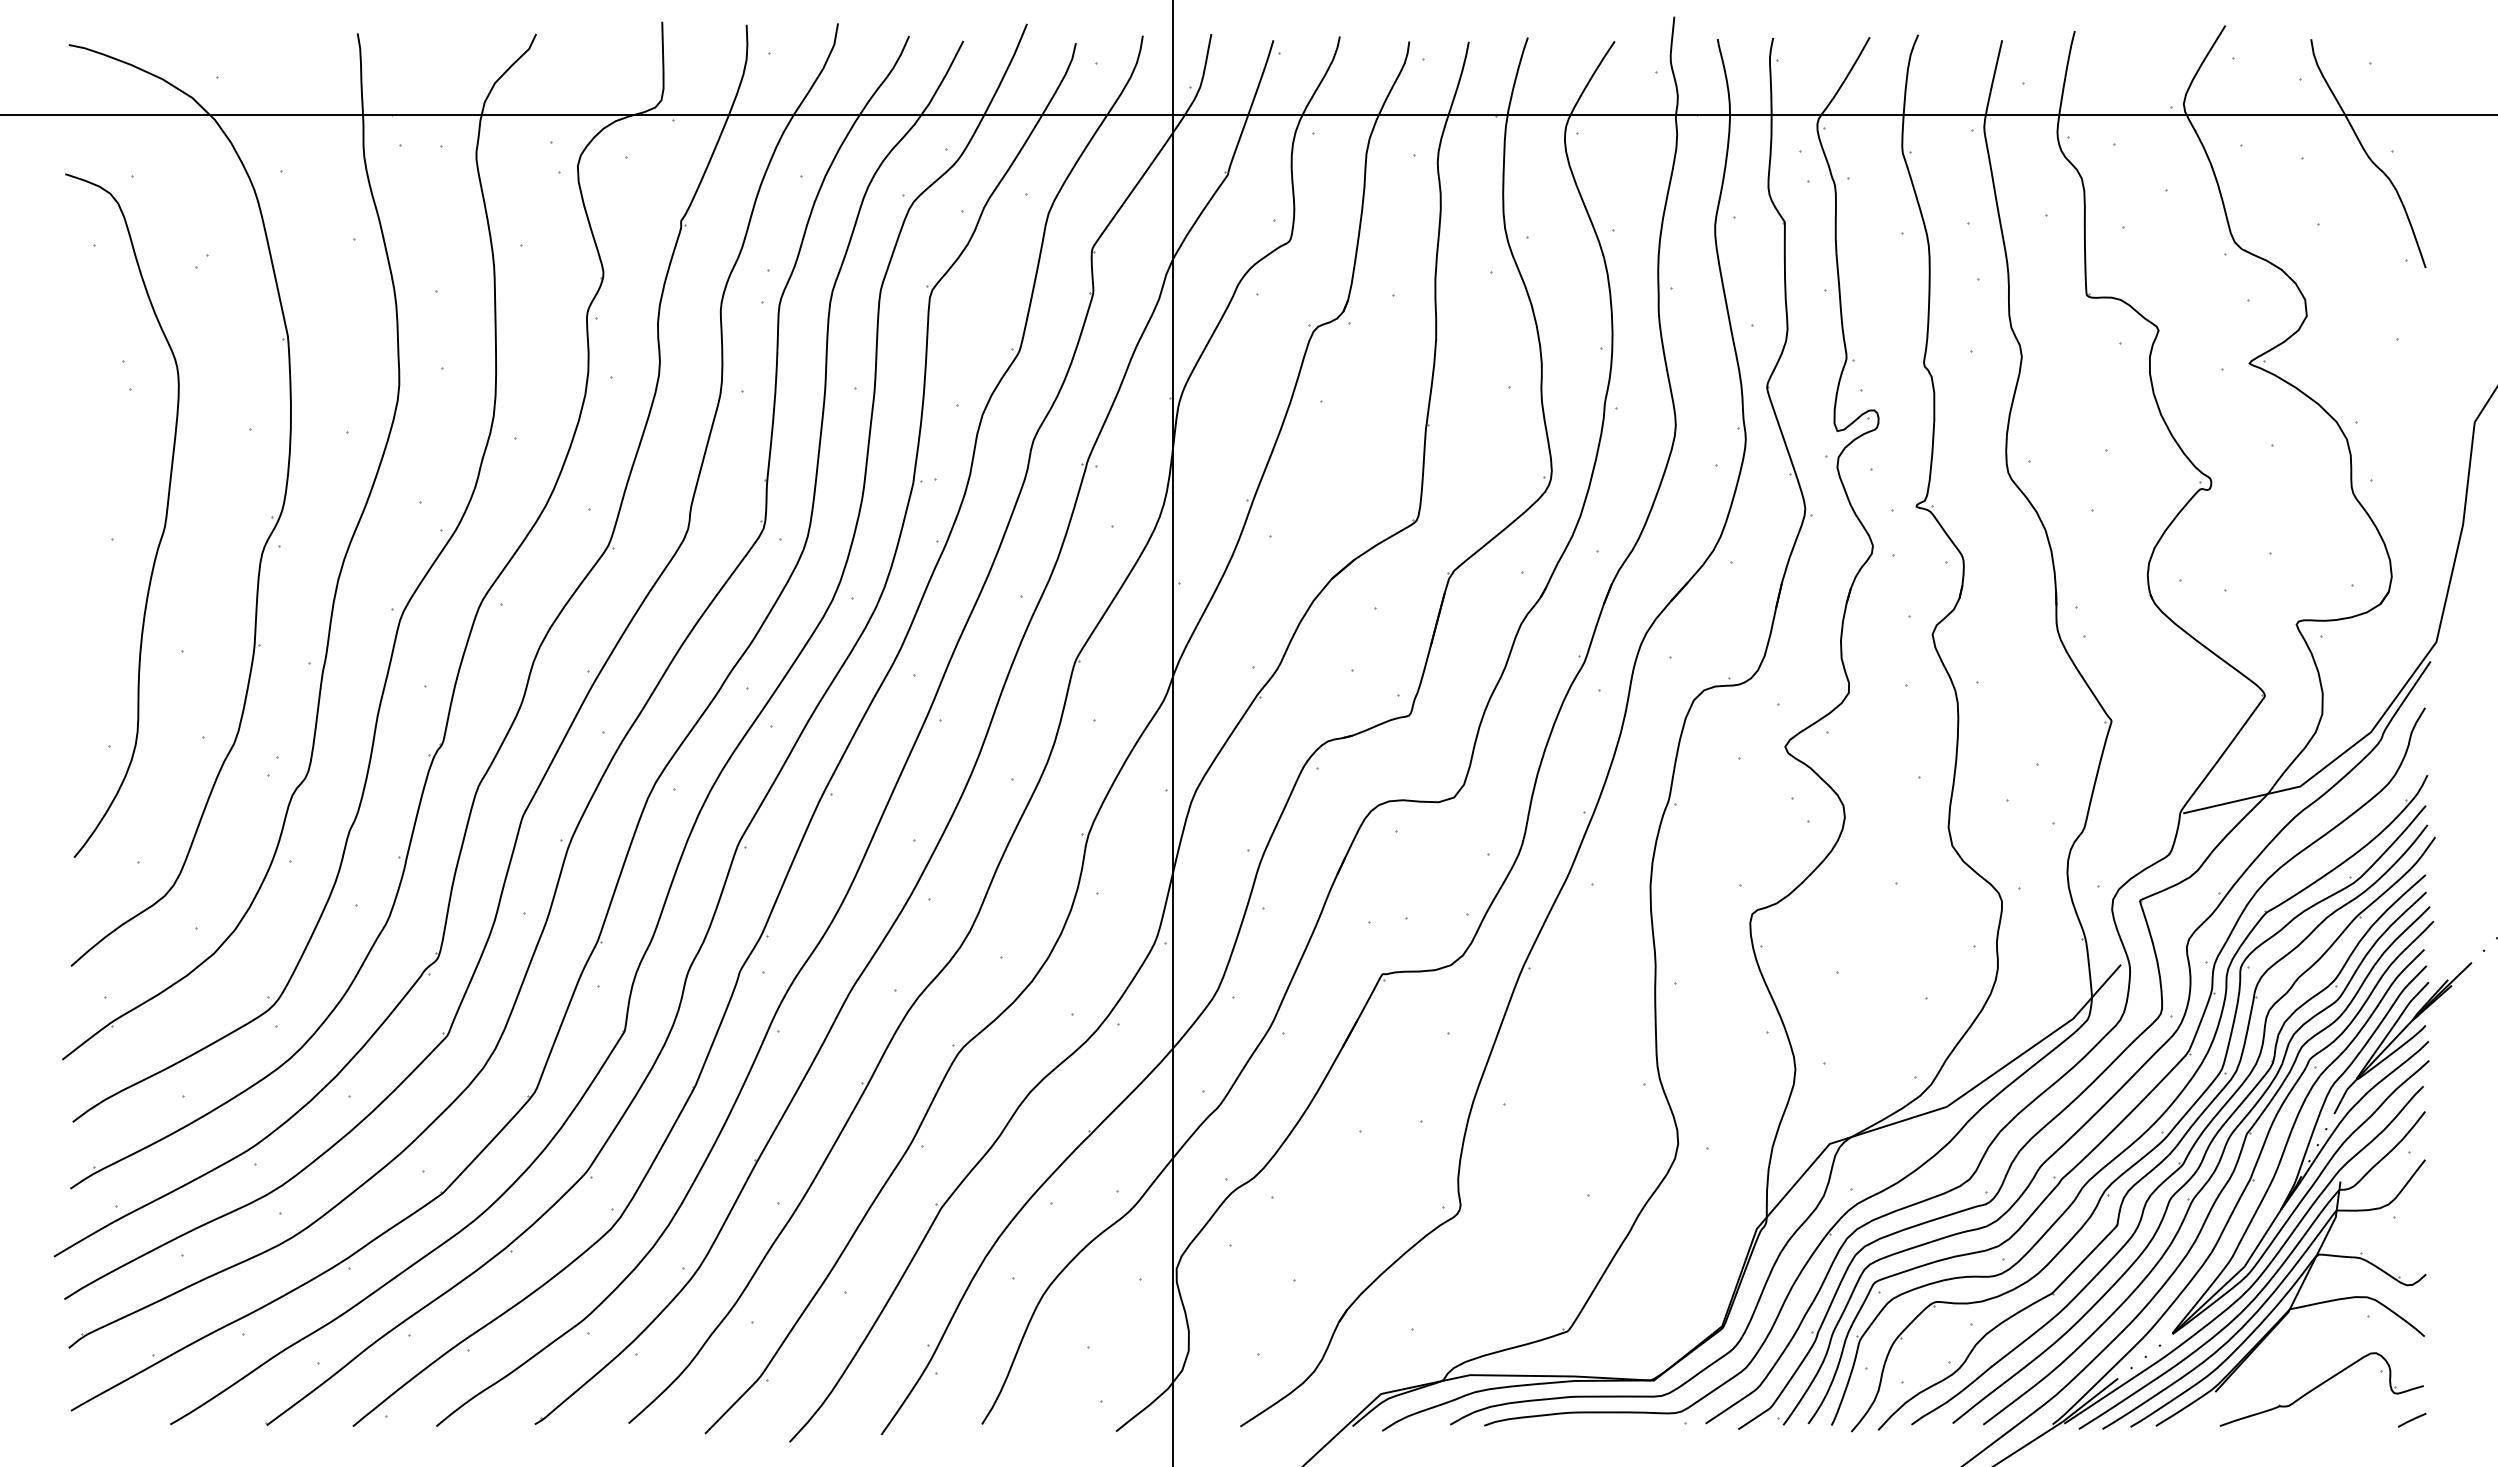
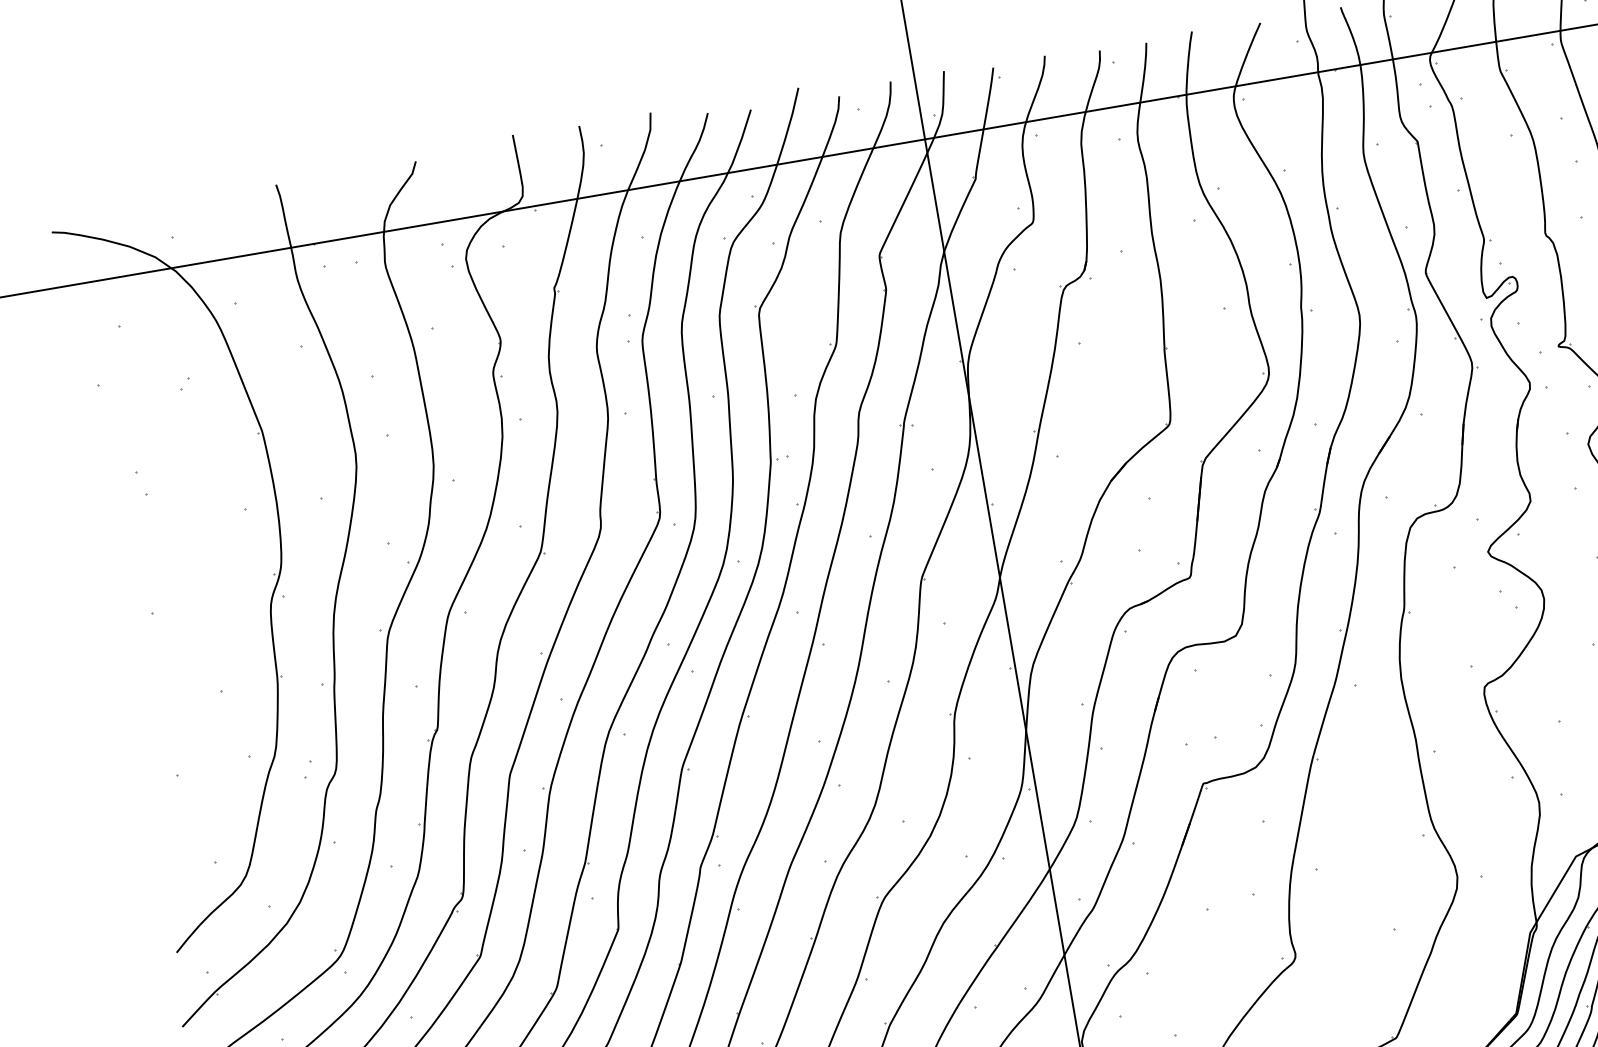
curve: (164, 521) -> (190, 592), removed

